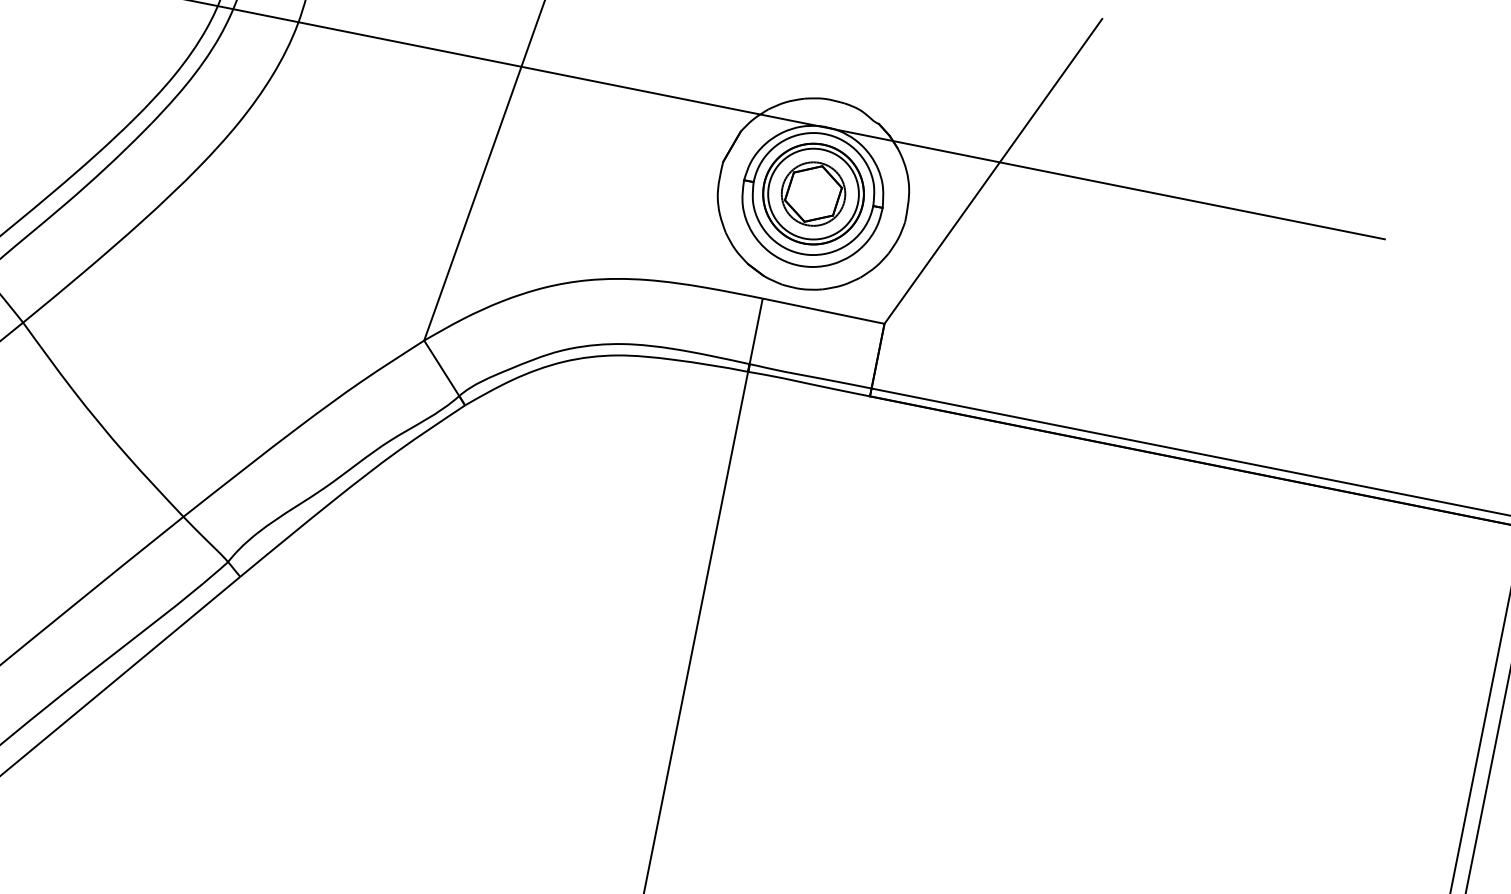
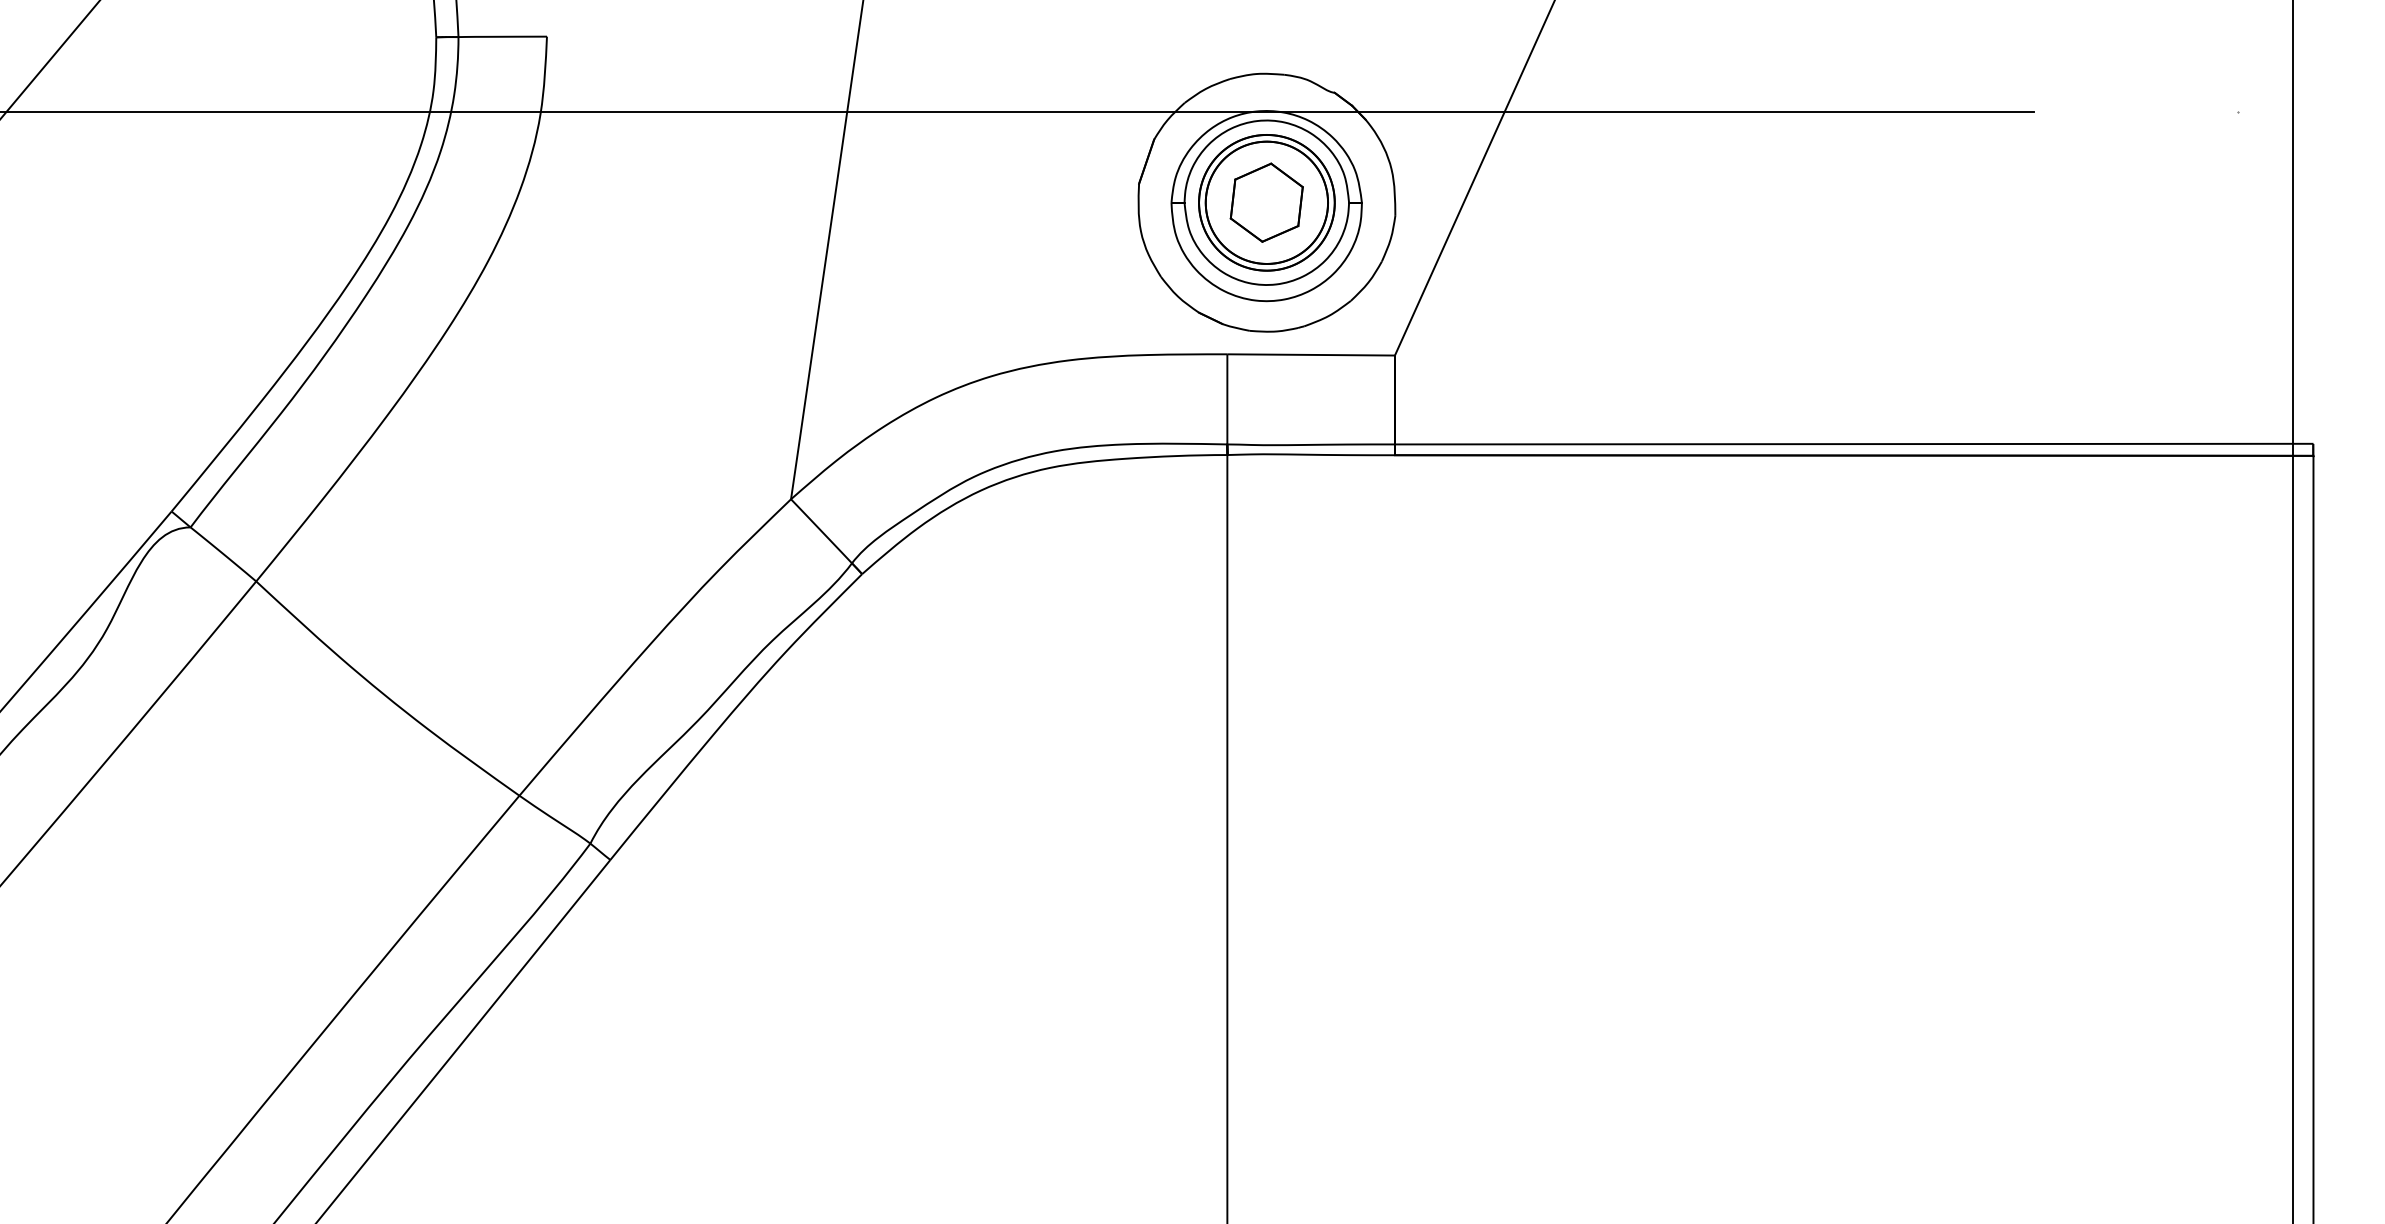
circle: (813, 193) -> (1266, 202), size x1.43

